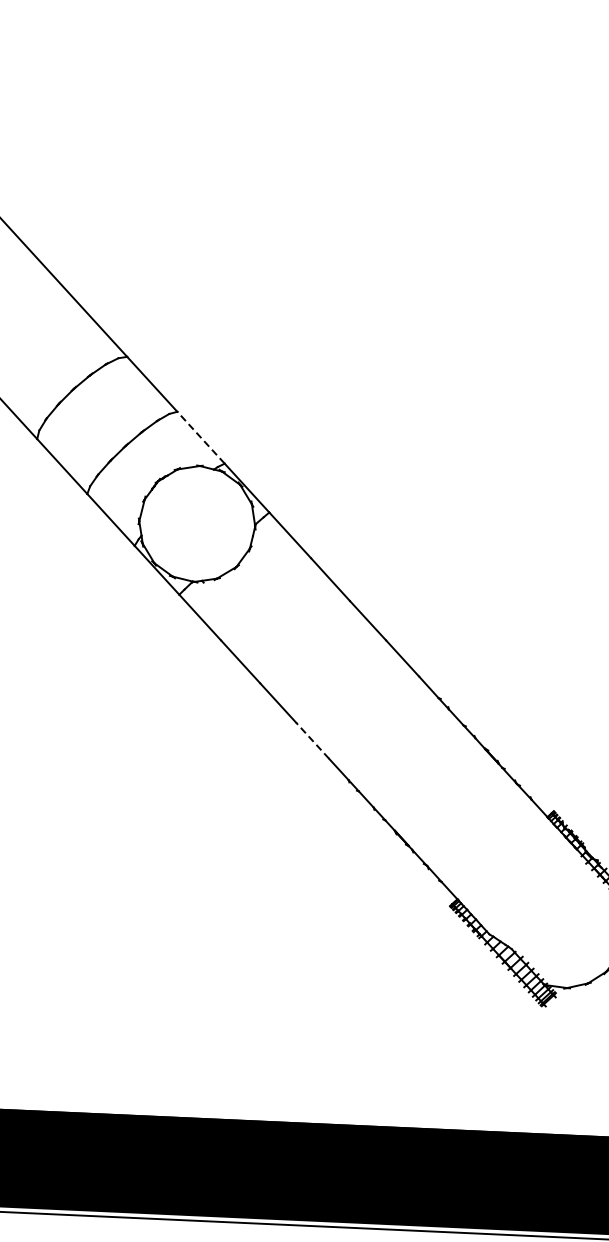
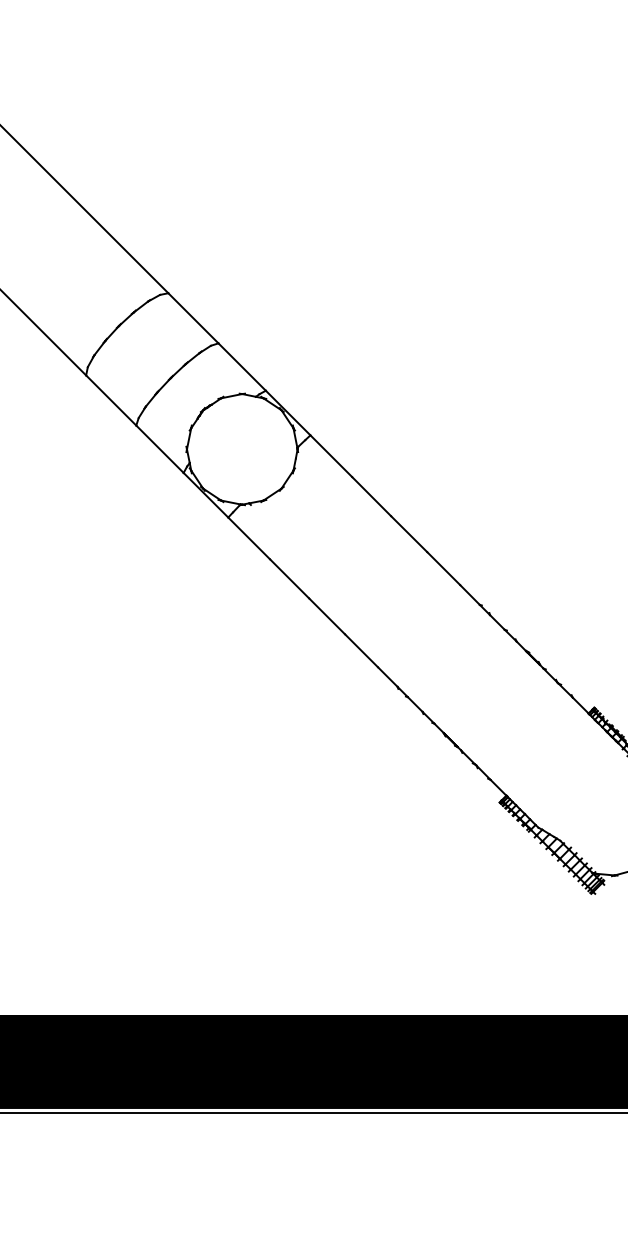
line: (200, 437) -> (241, 366), dashed -> solid
line: (312, 740) -> (361, 650), dashed -> solid

